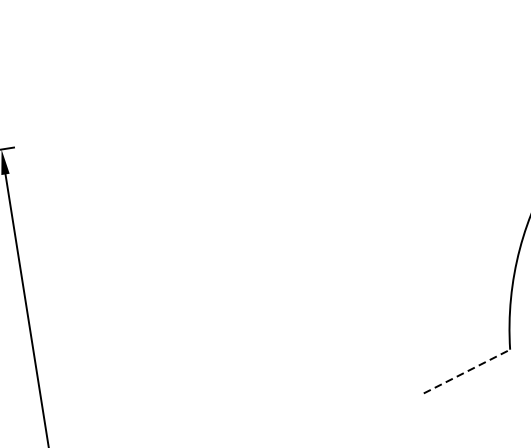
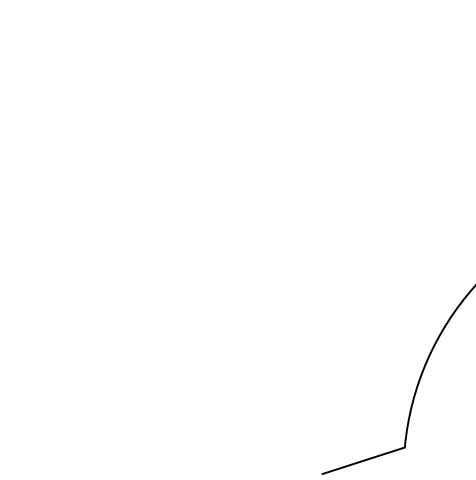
line: (467, 371) -> (364, 460), dashed -> solid

